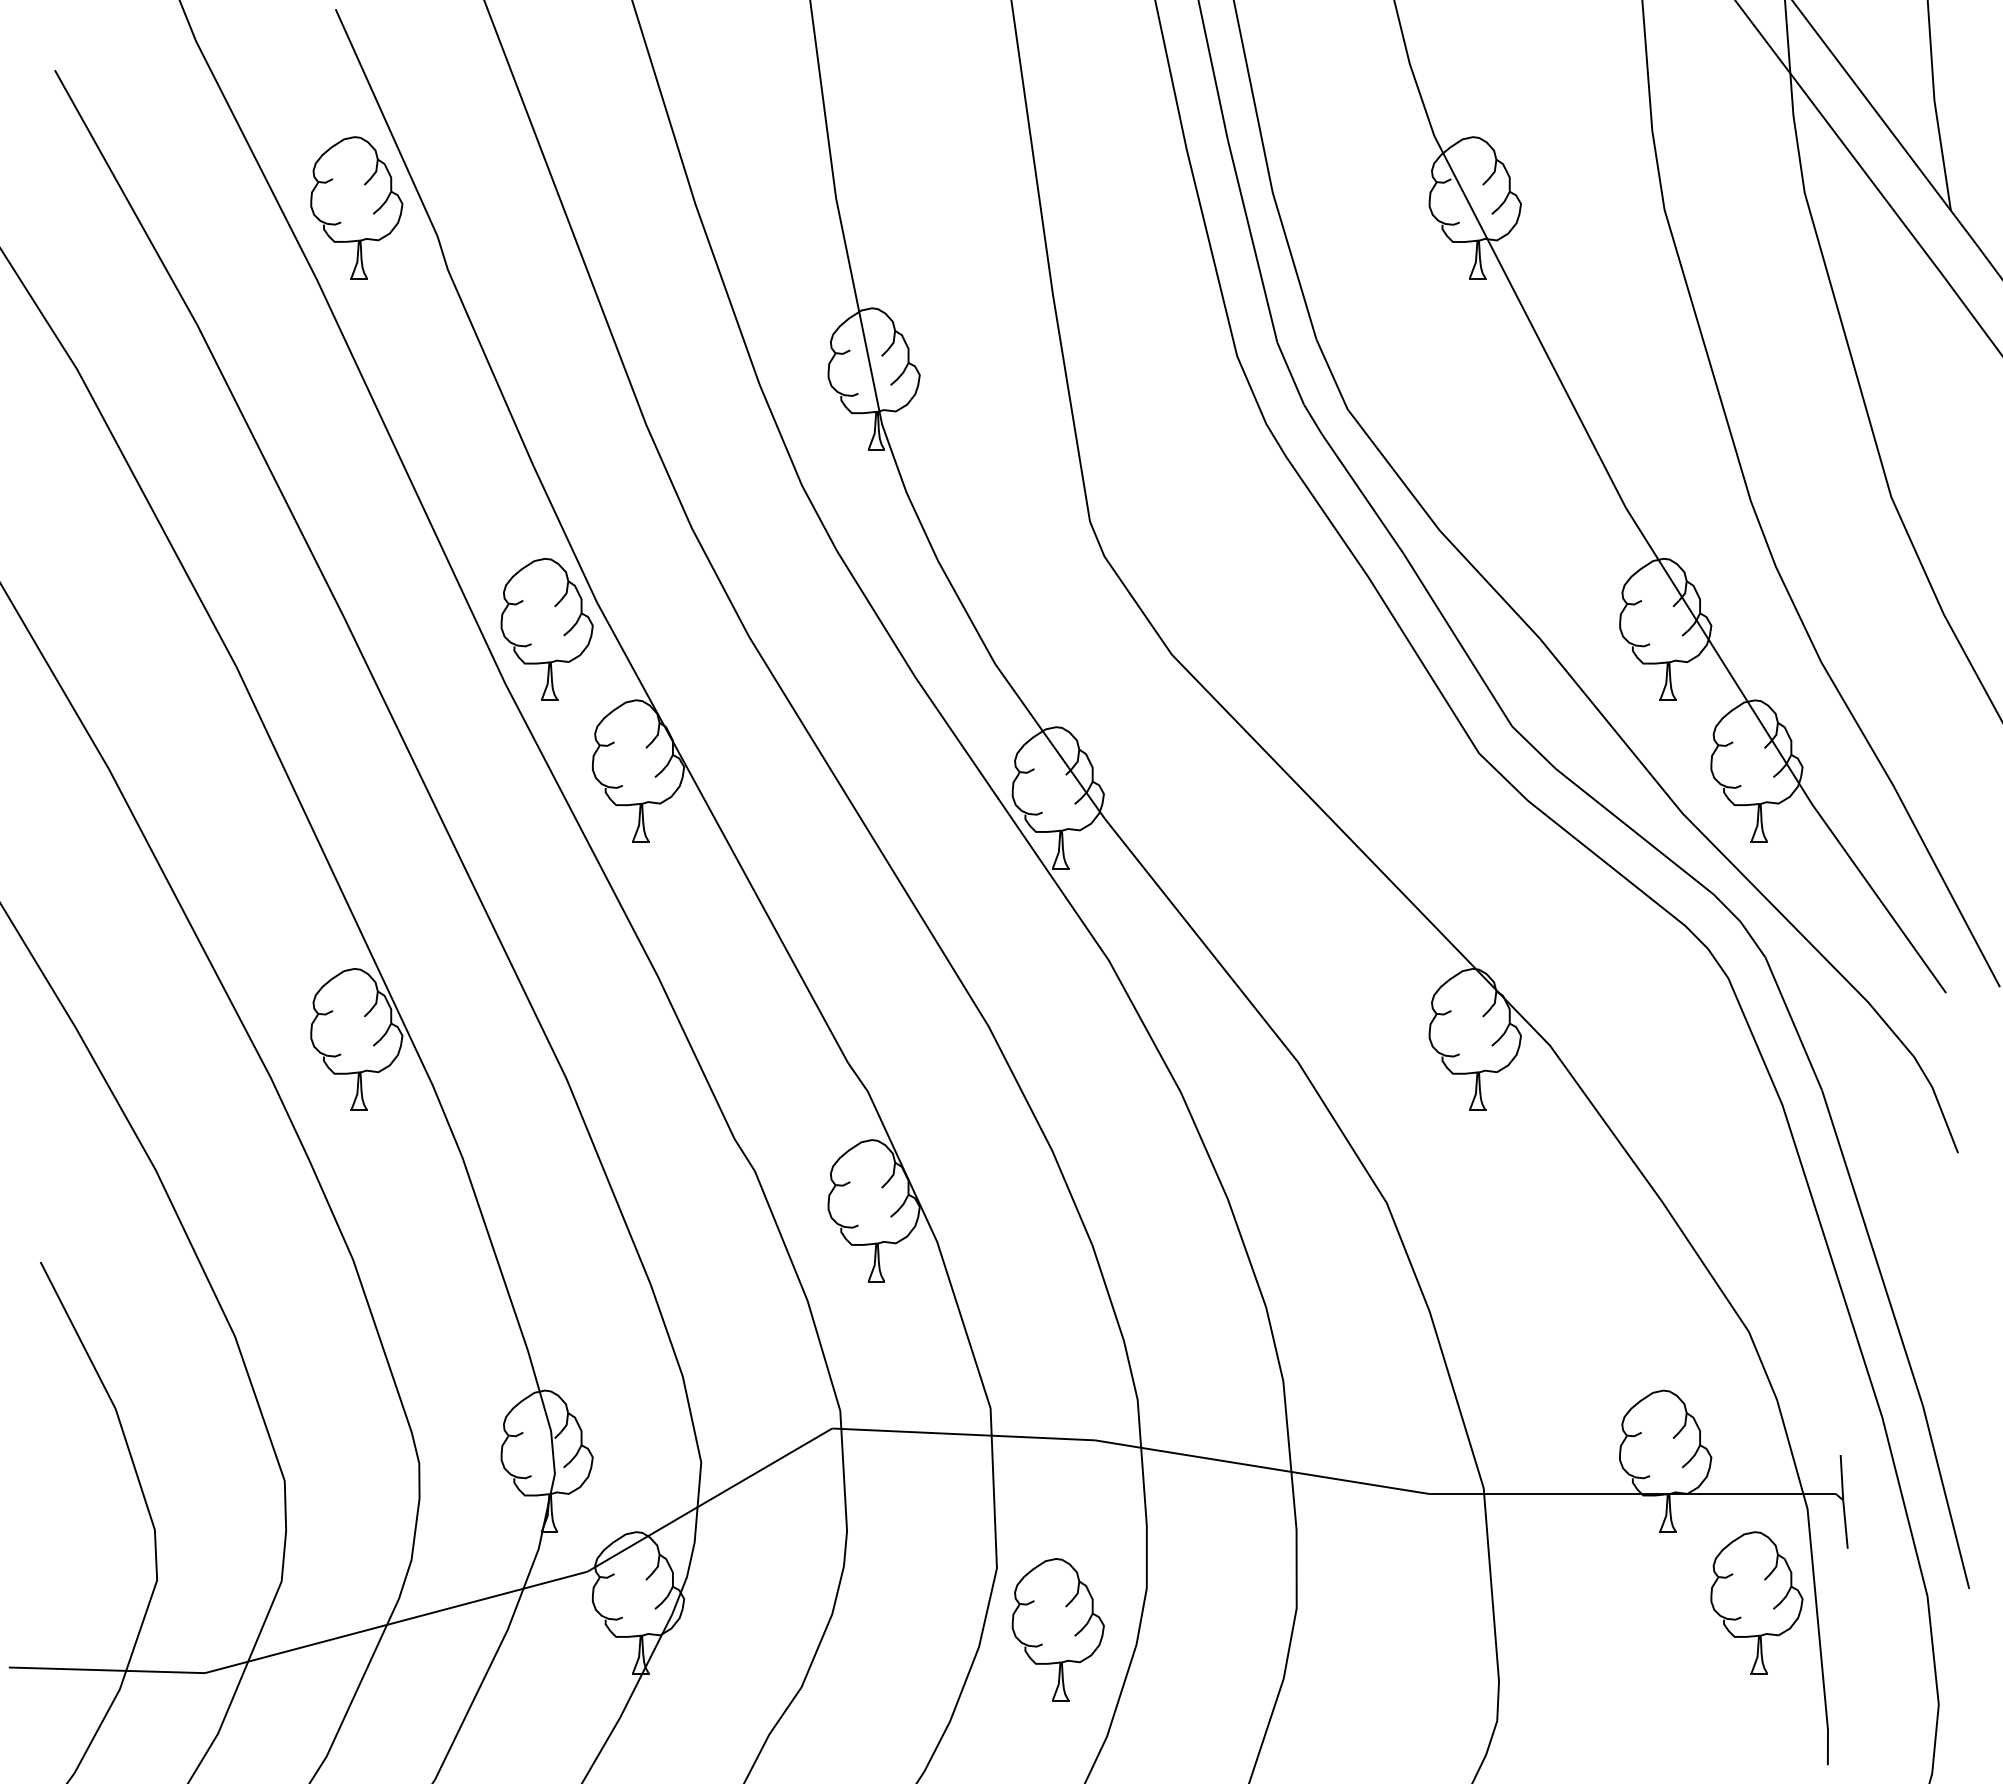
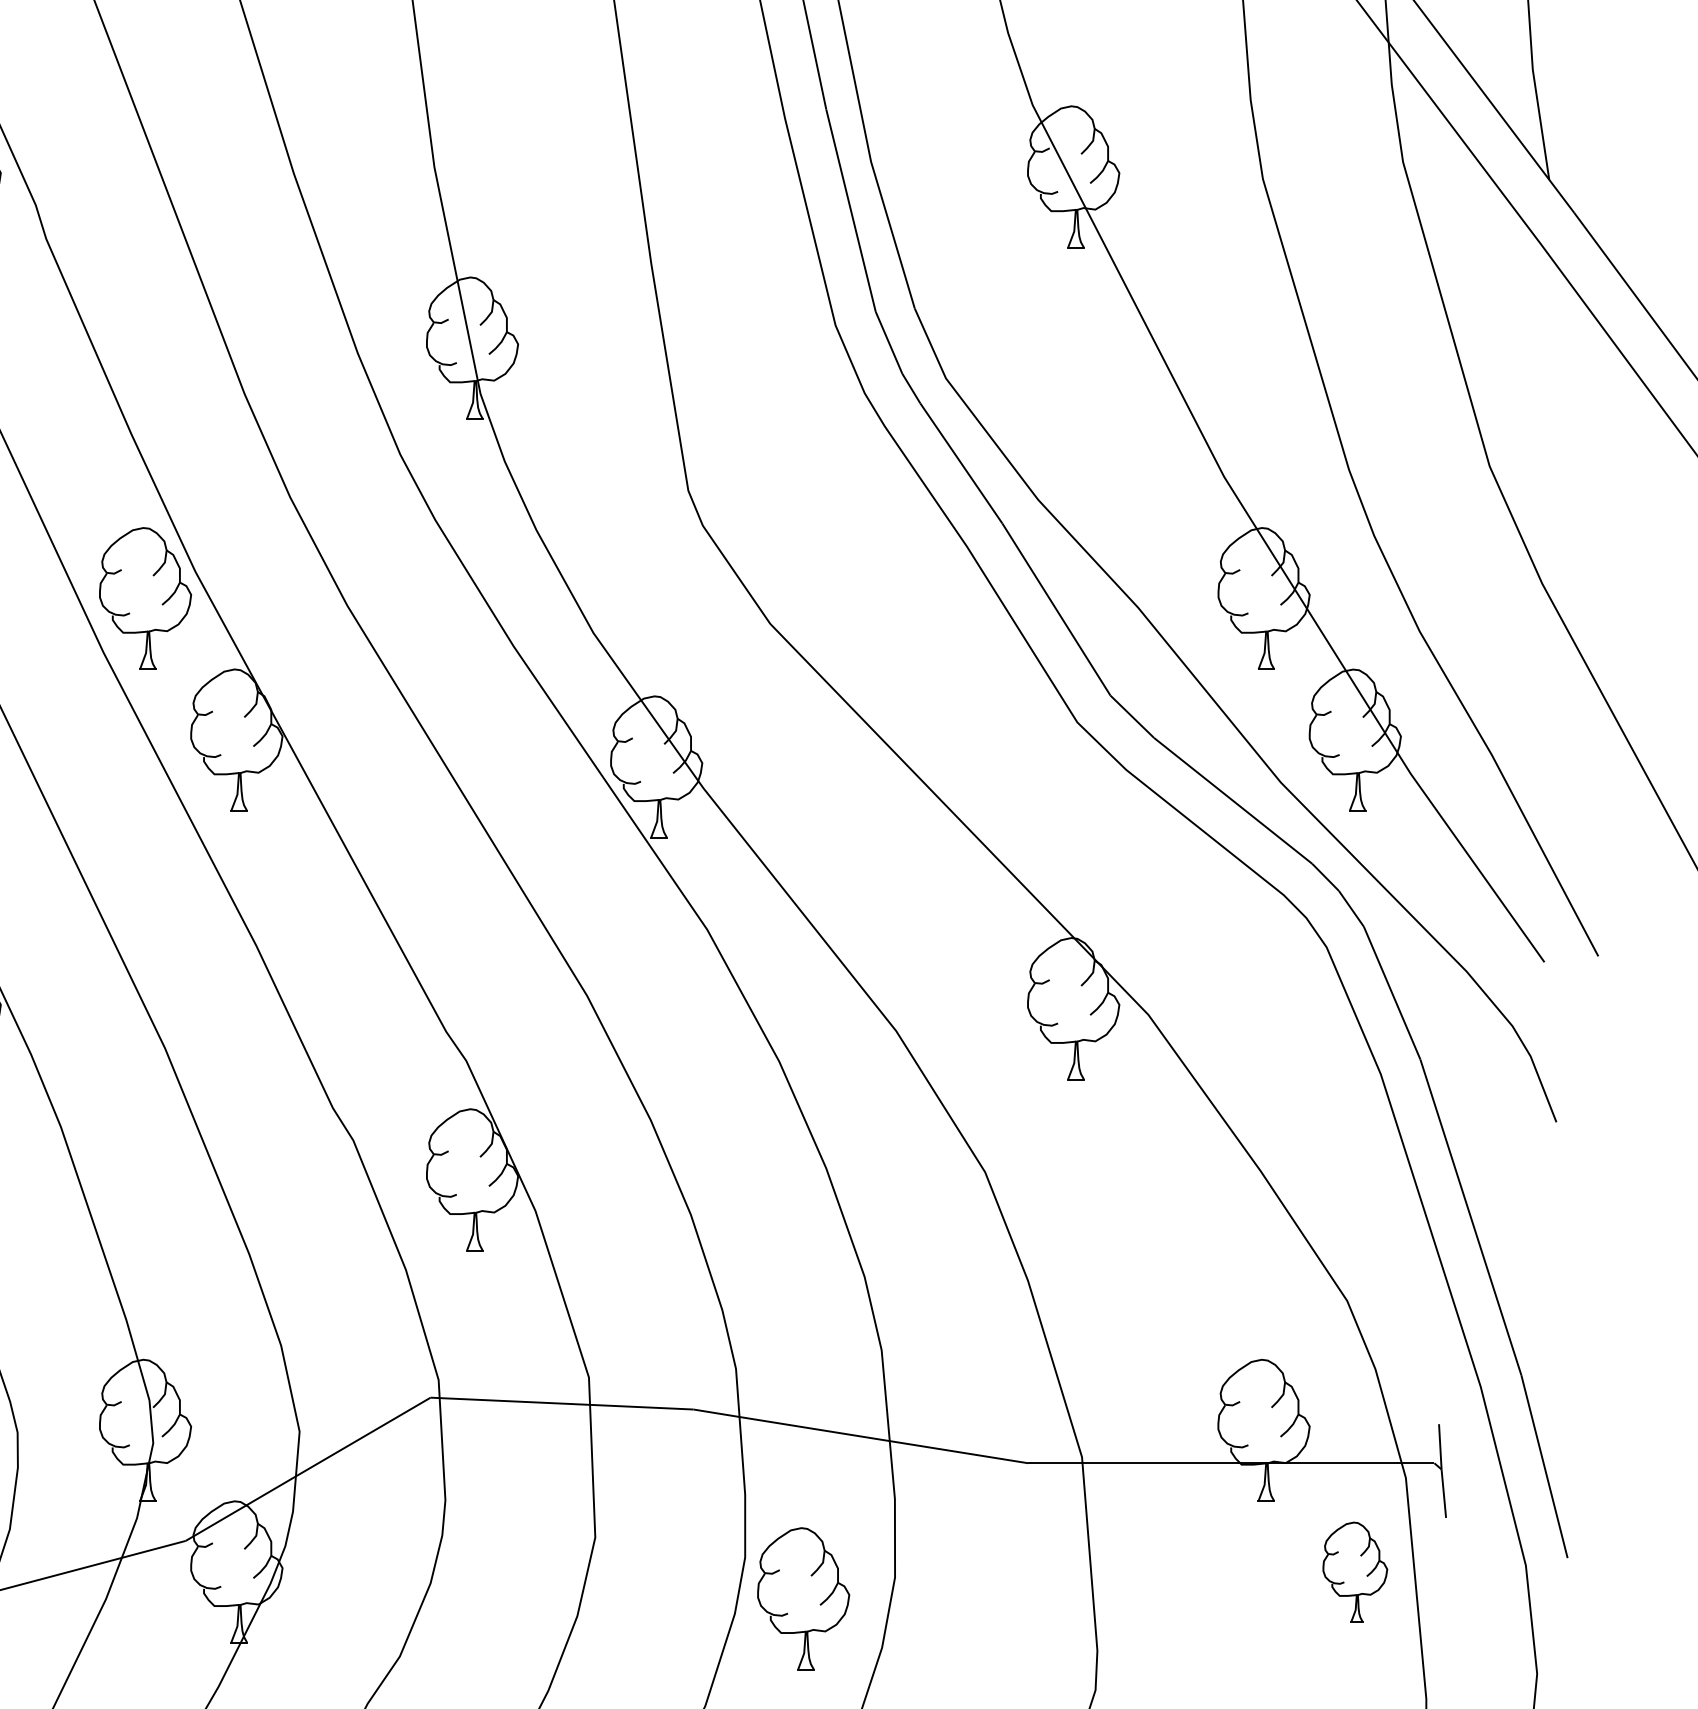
part: (1756, 1602) -> (1354, 1571), size x0.7
part: (1057, 1629) -> (802, 1598), moved

